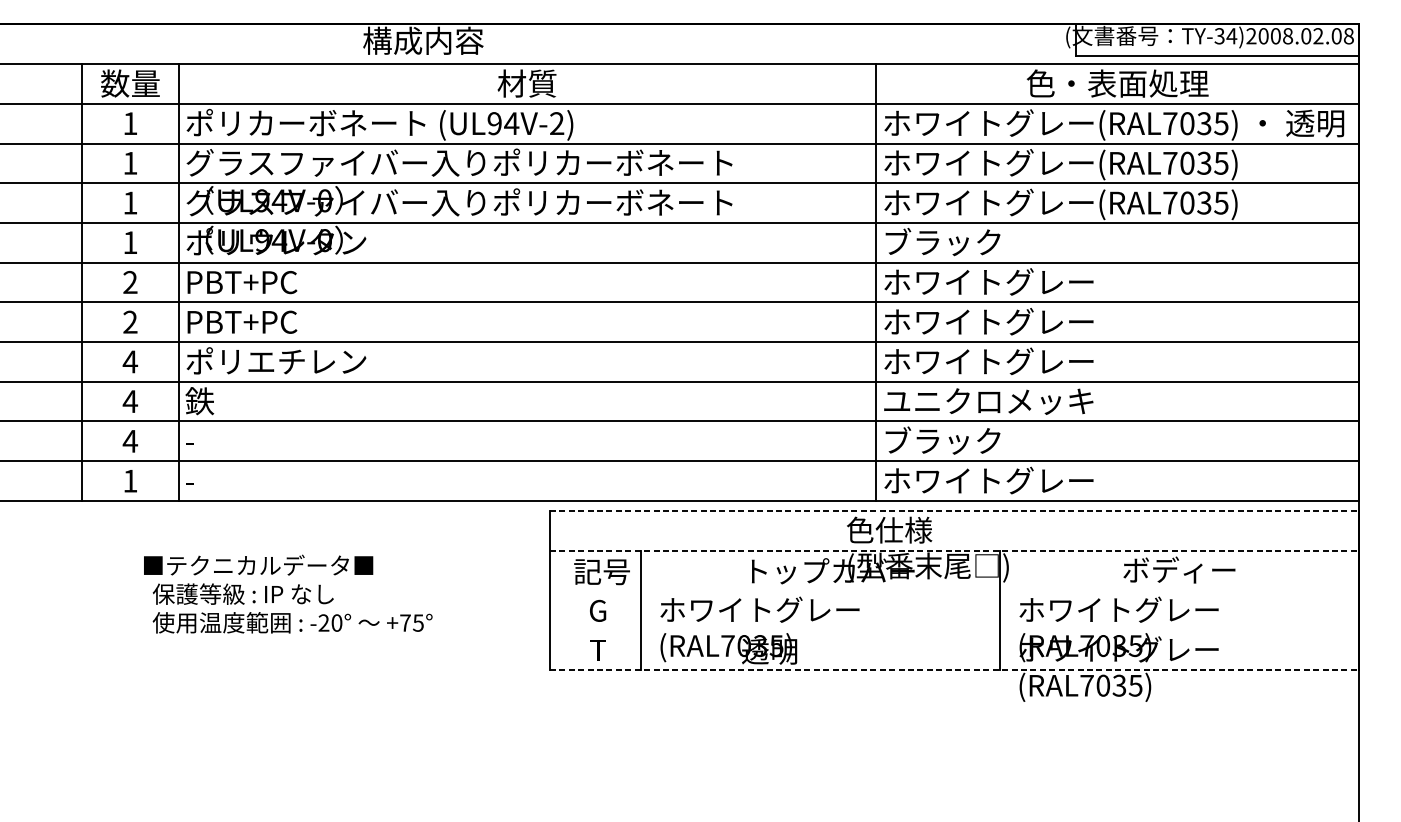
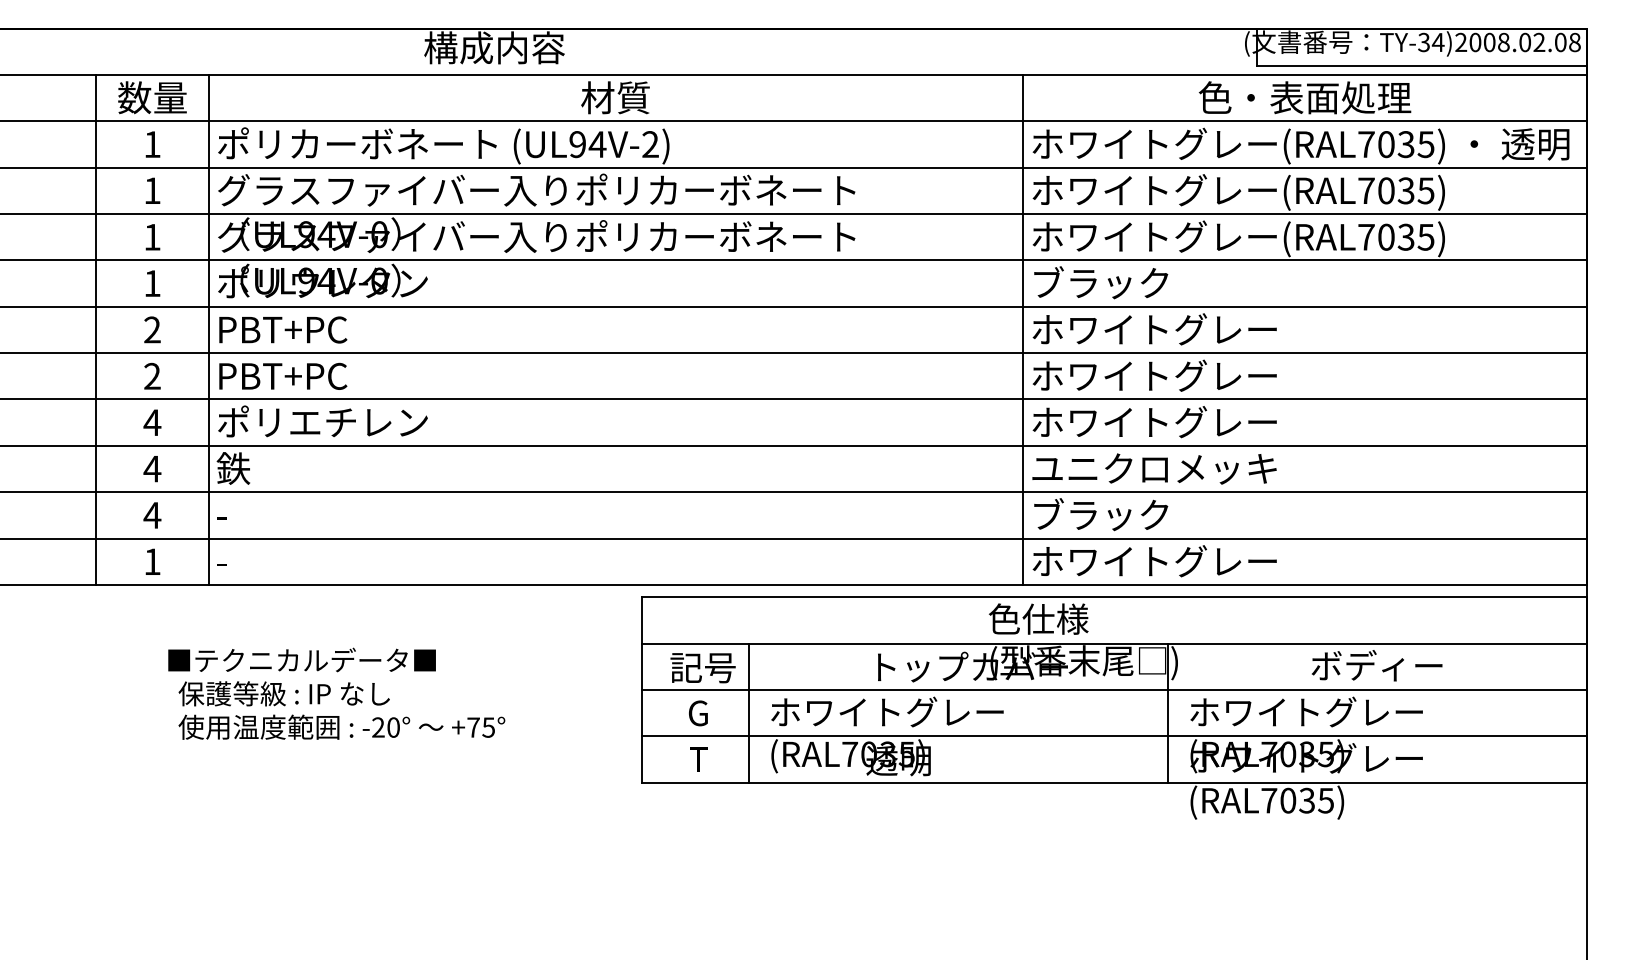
line: (955, 511) -> (1115, 597), dashed -> solid
line: (955, 551) -> (1115, 643), dashed -> solid
line: (954, 590) -> (1114, 689), added
line: (954, 630) -> (1114, 736), added
line: (955, 670) -> (1115, 782), dashed -> solid

